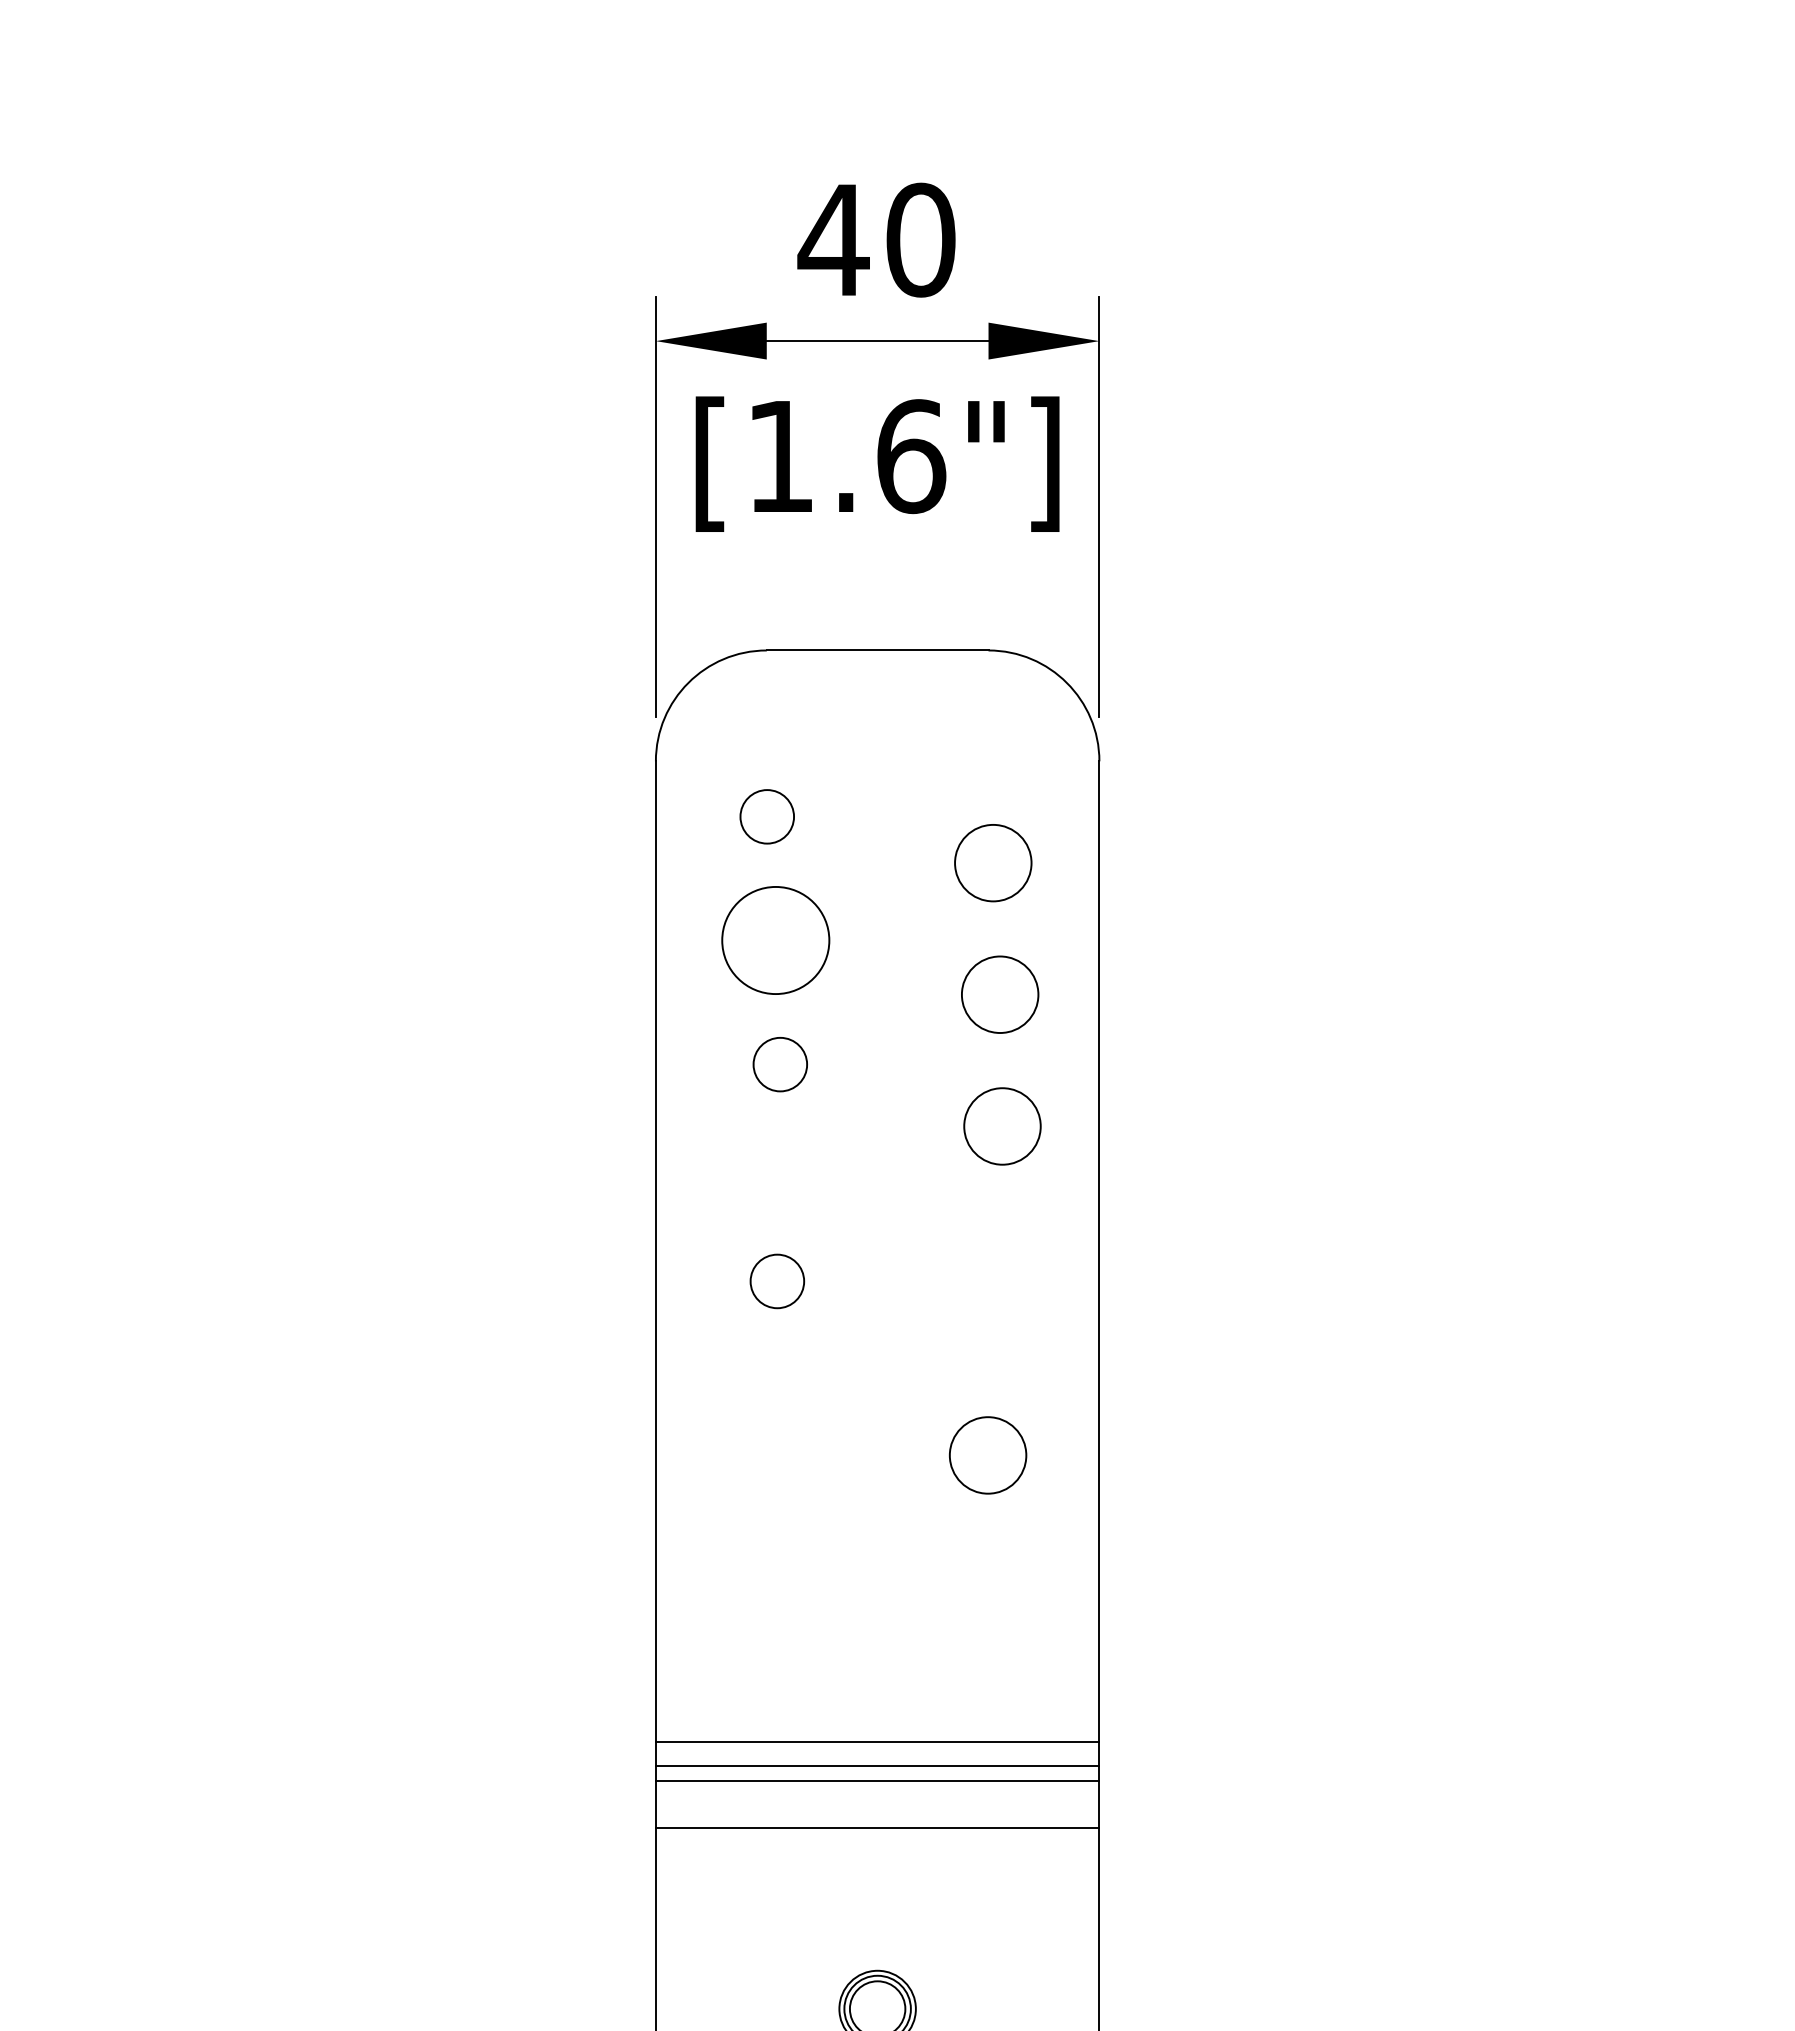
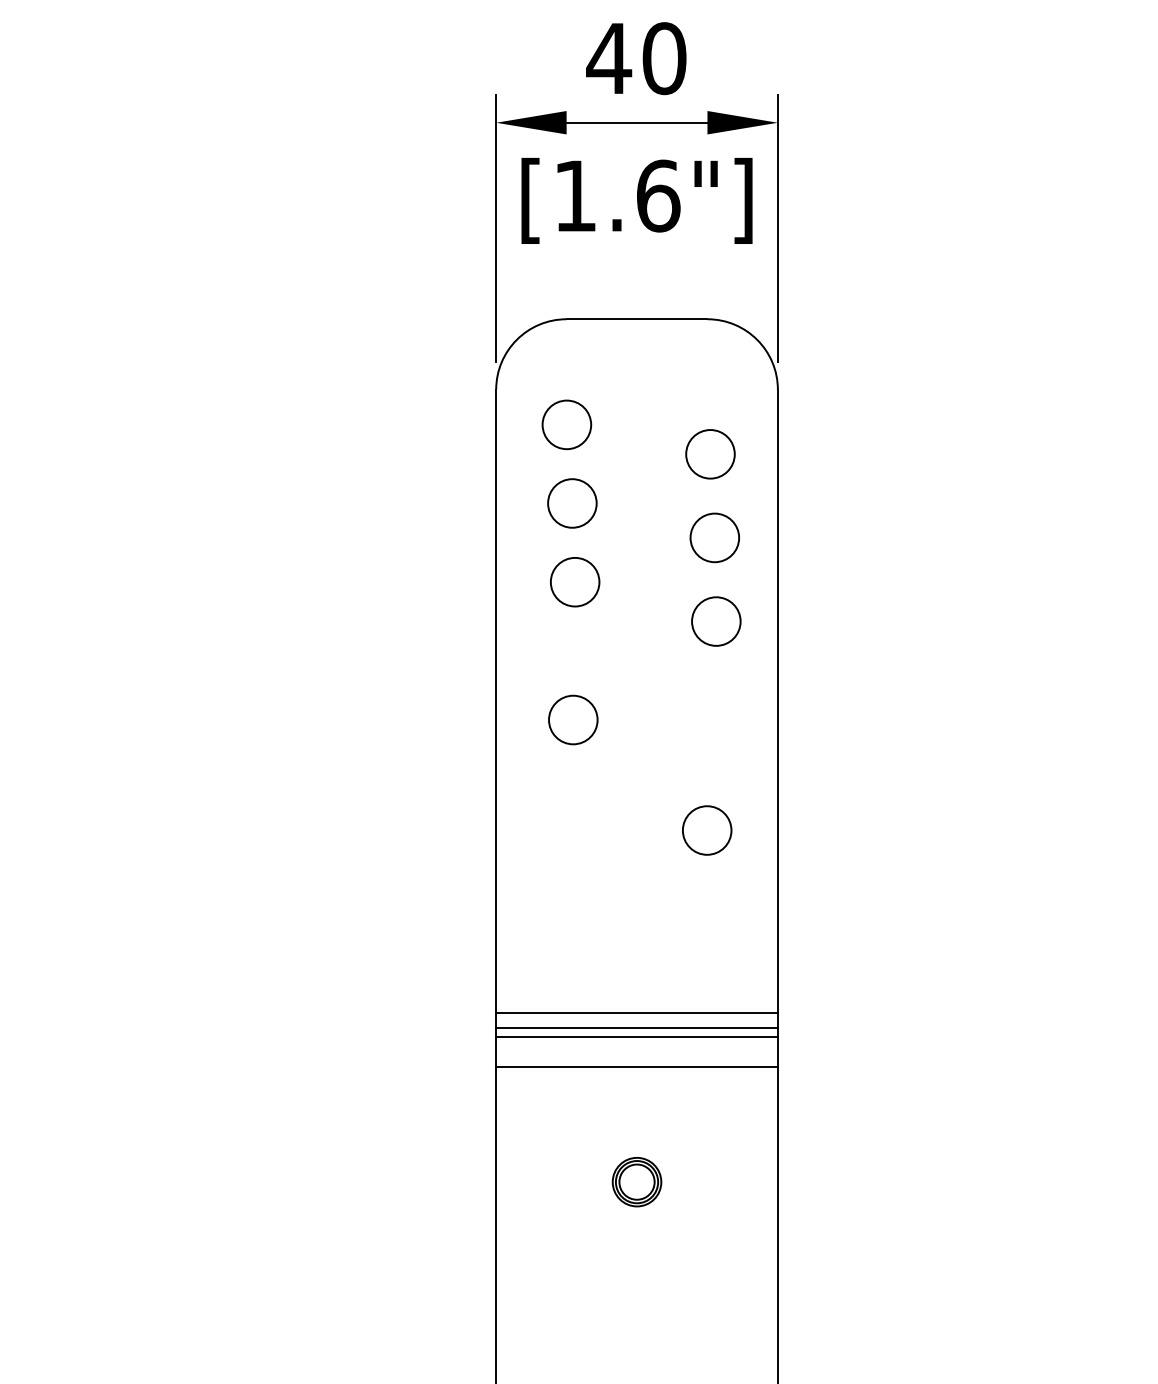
circle: (766, 816) -> (566, 424), size x1.43
circle: (776, 940) -> (572, 503), size x0.71
circle: (780, 1064) -> (575, 582), size x1.43
circle: (777, 1280) -> (573, 719), size x1.43

